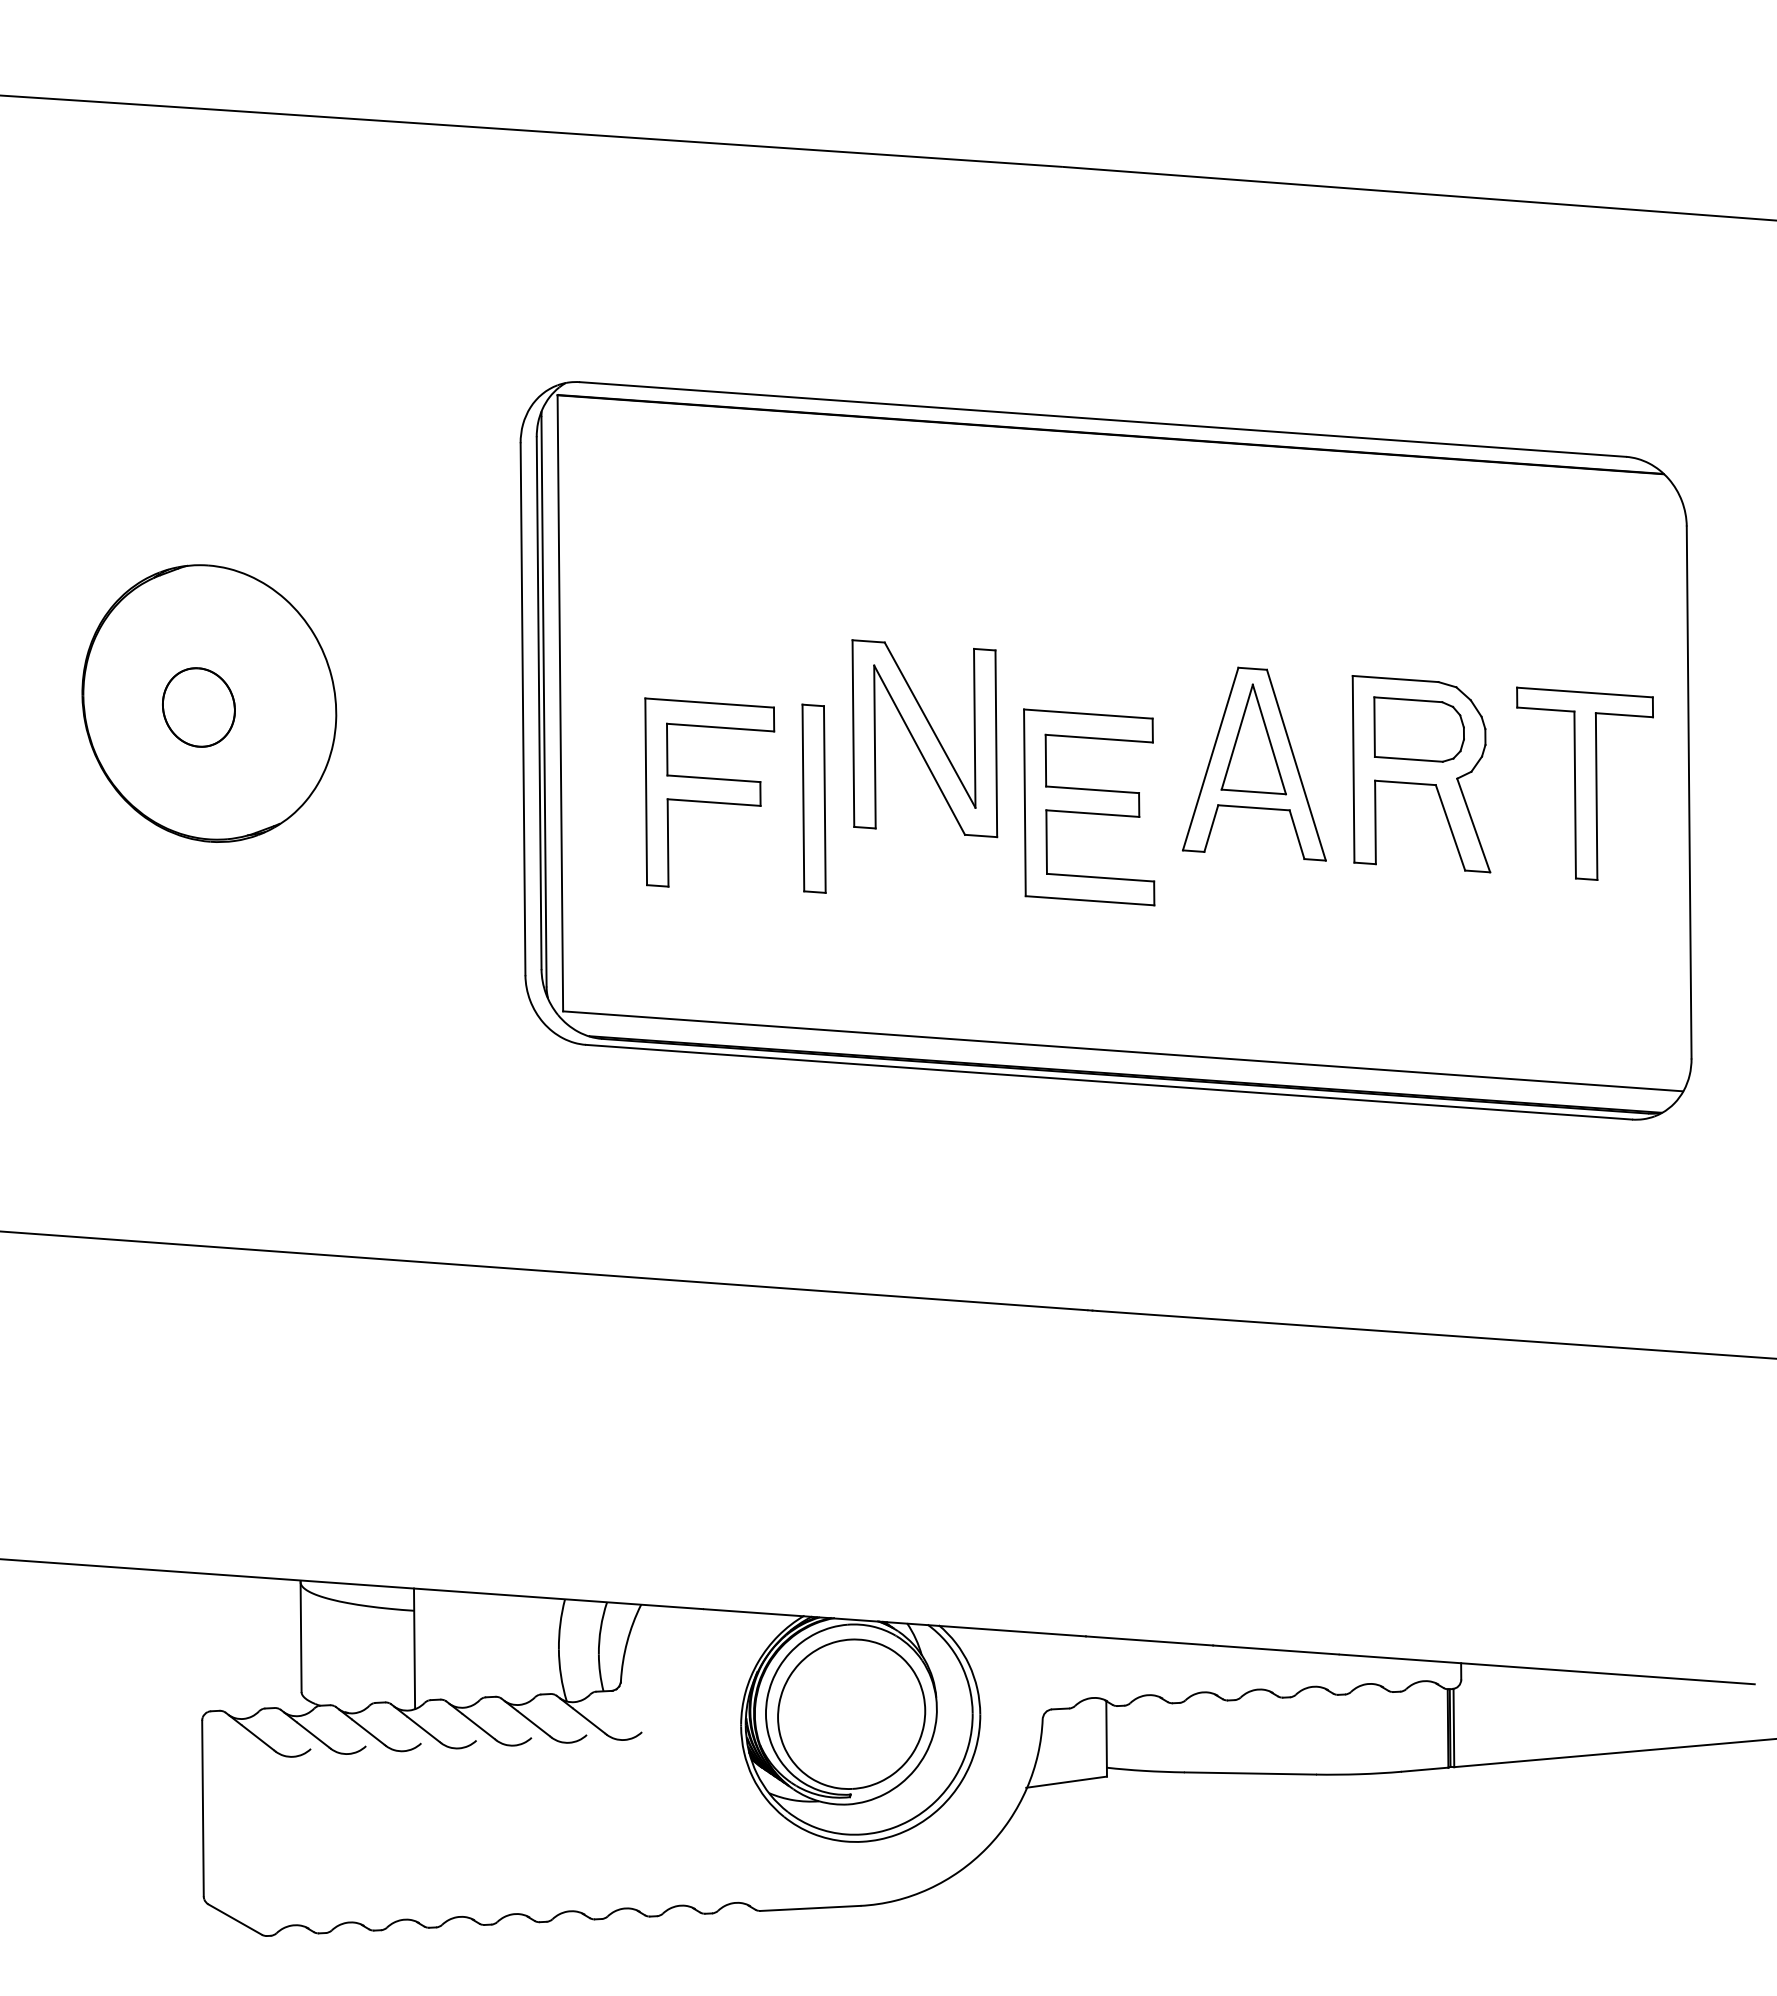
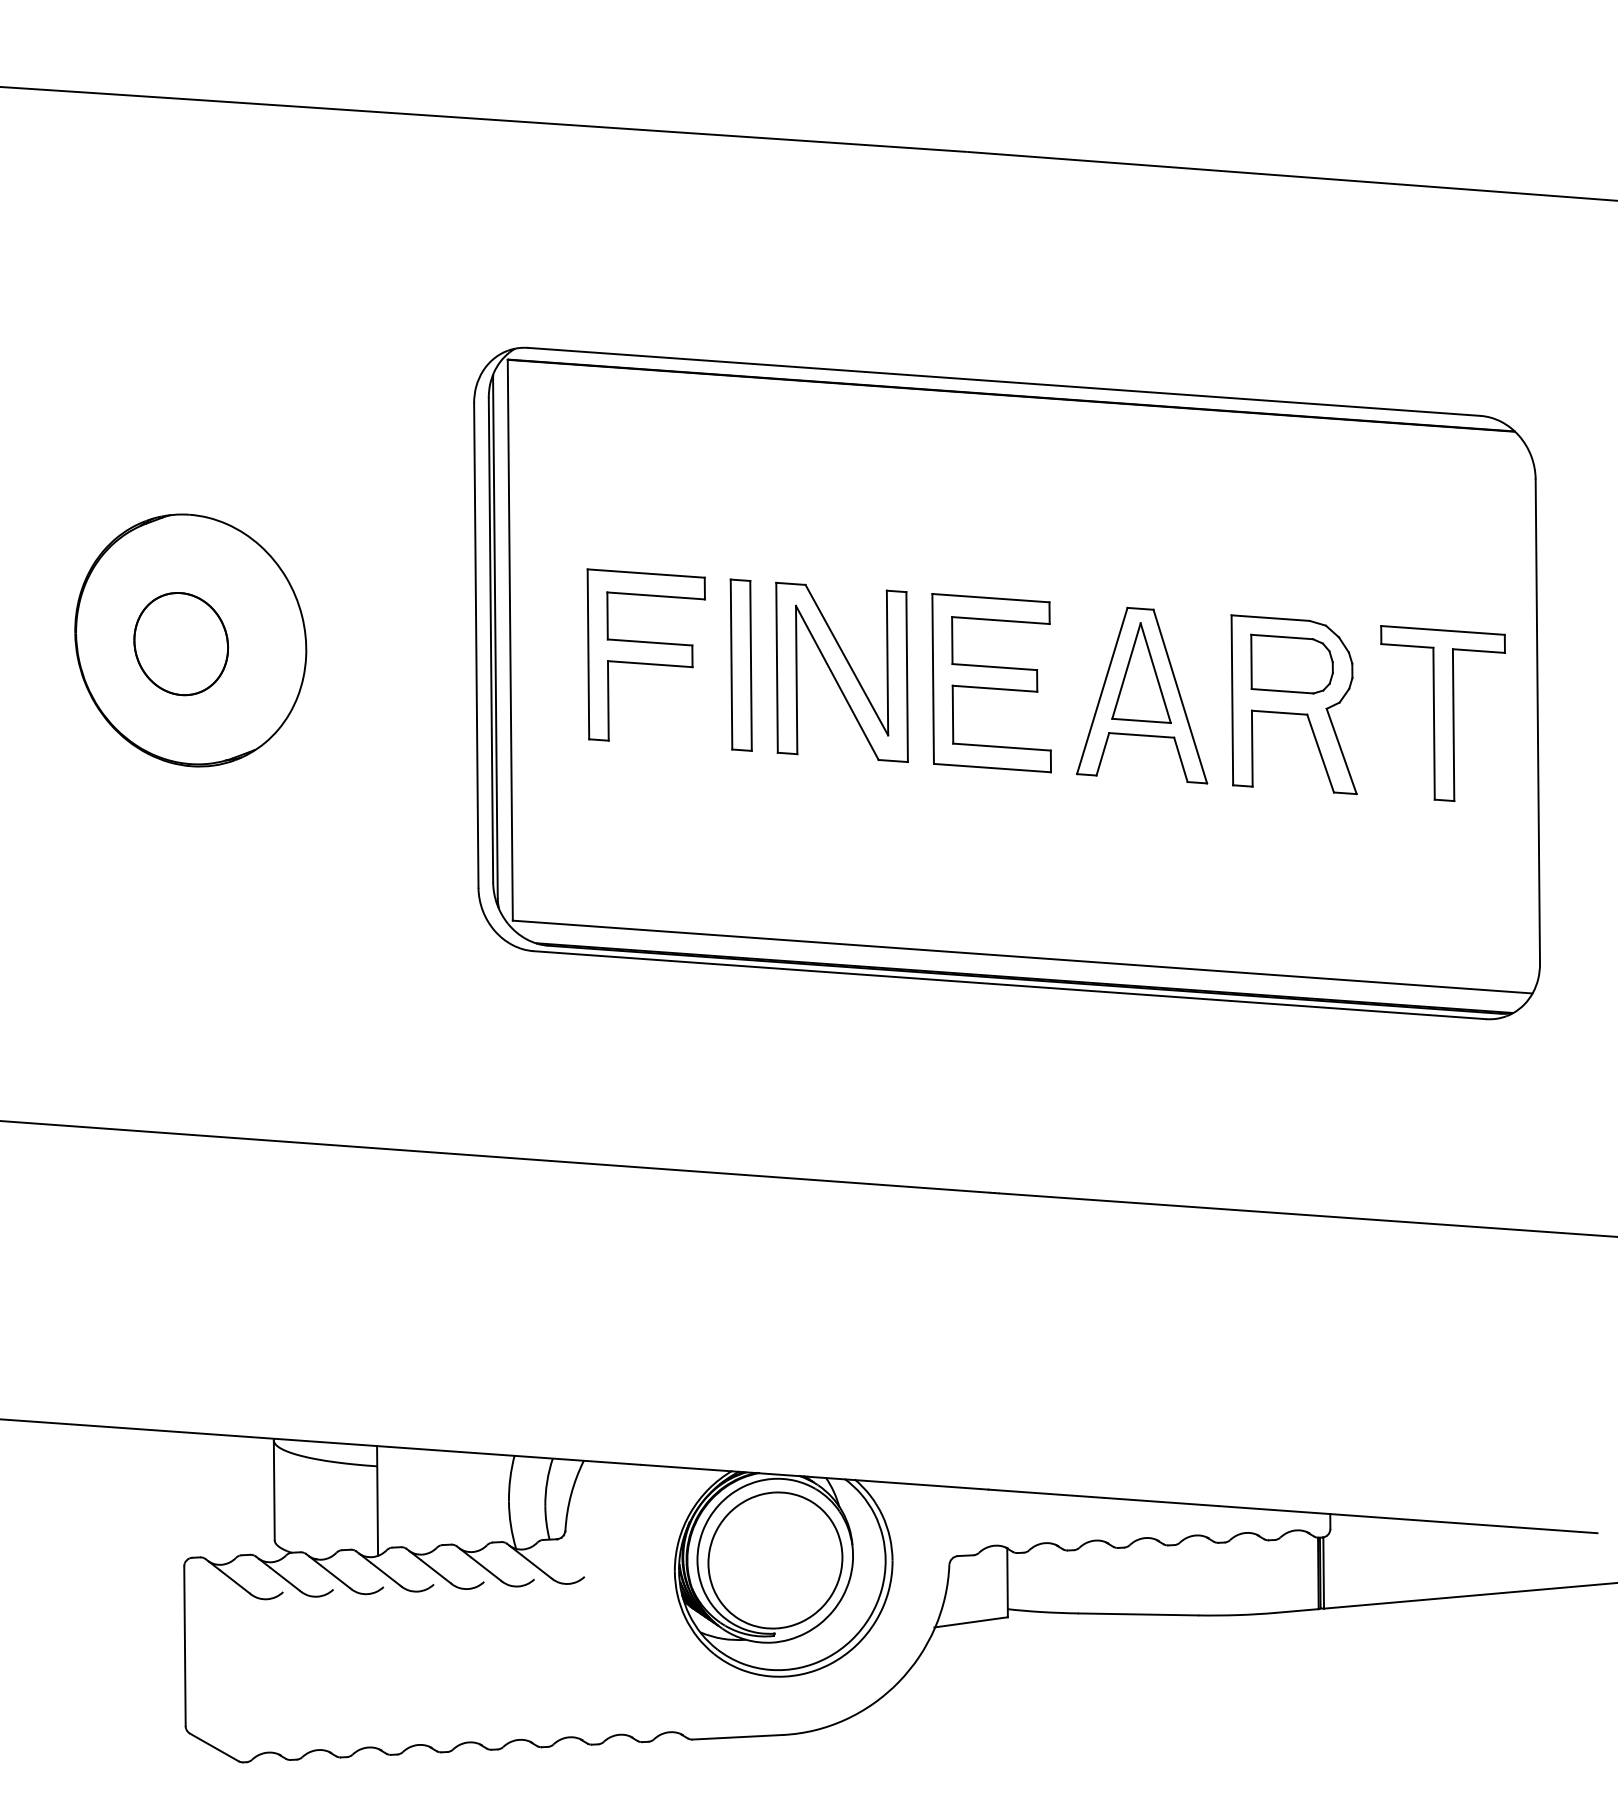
part: (198, 707) -> (180, 644), size x1.43
part: (709, 792) -> (646, 654), moved
part: (813, 798) -> (740, 664), moved
part: (1089, 807) -> (991, 683), moved

